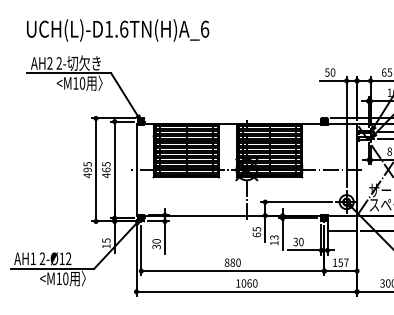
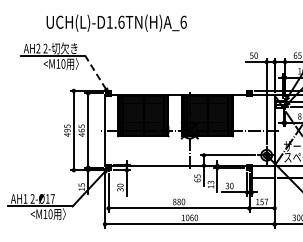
text: (117, 29) -> (116, 22), moved
line: (124, 94) -> (95, 72), solid -> dashed
text: (68, 258) -> (52, 198), 2-Ø12 -> 2-Ø17

